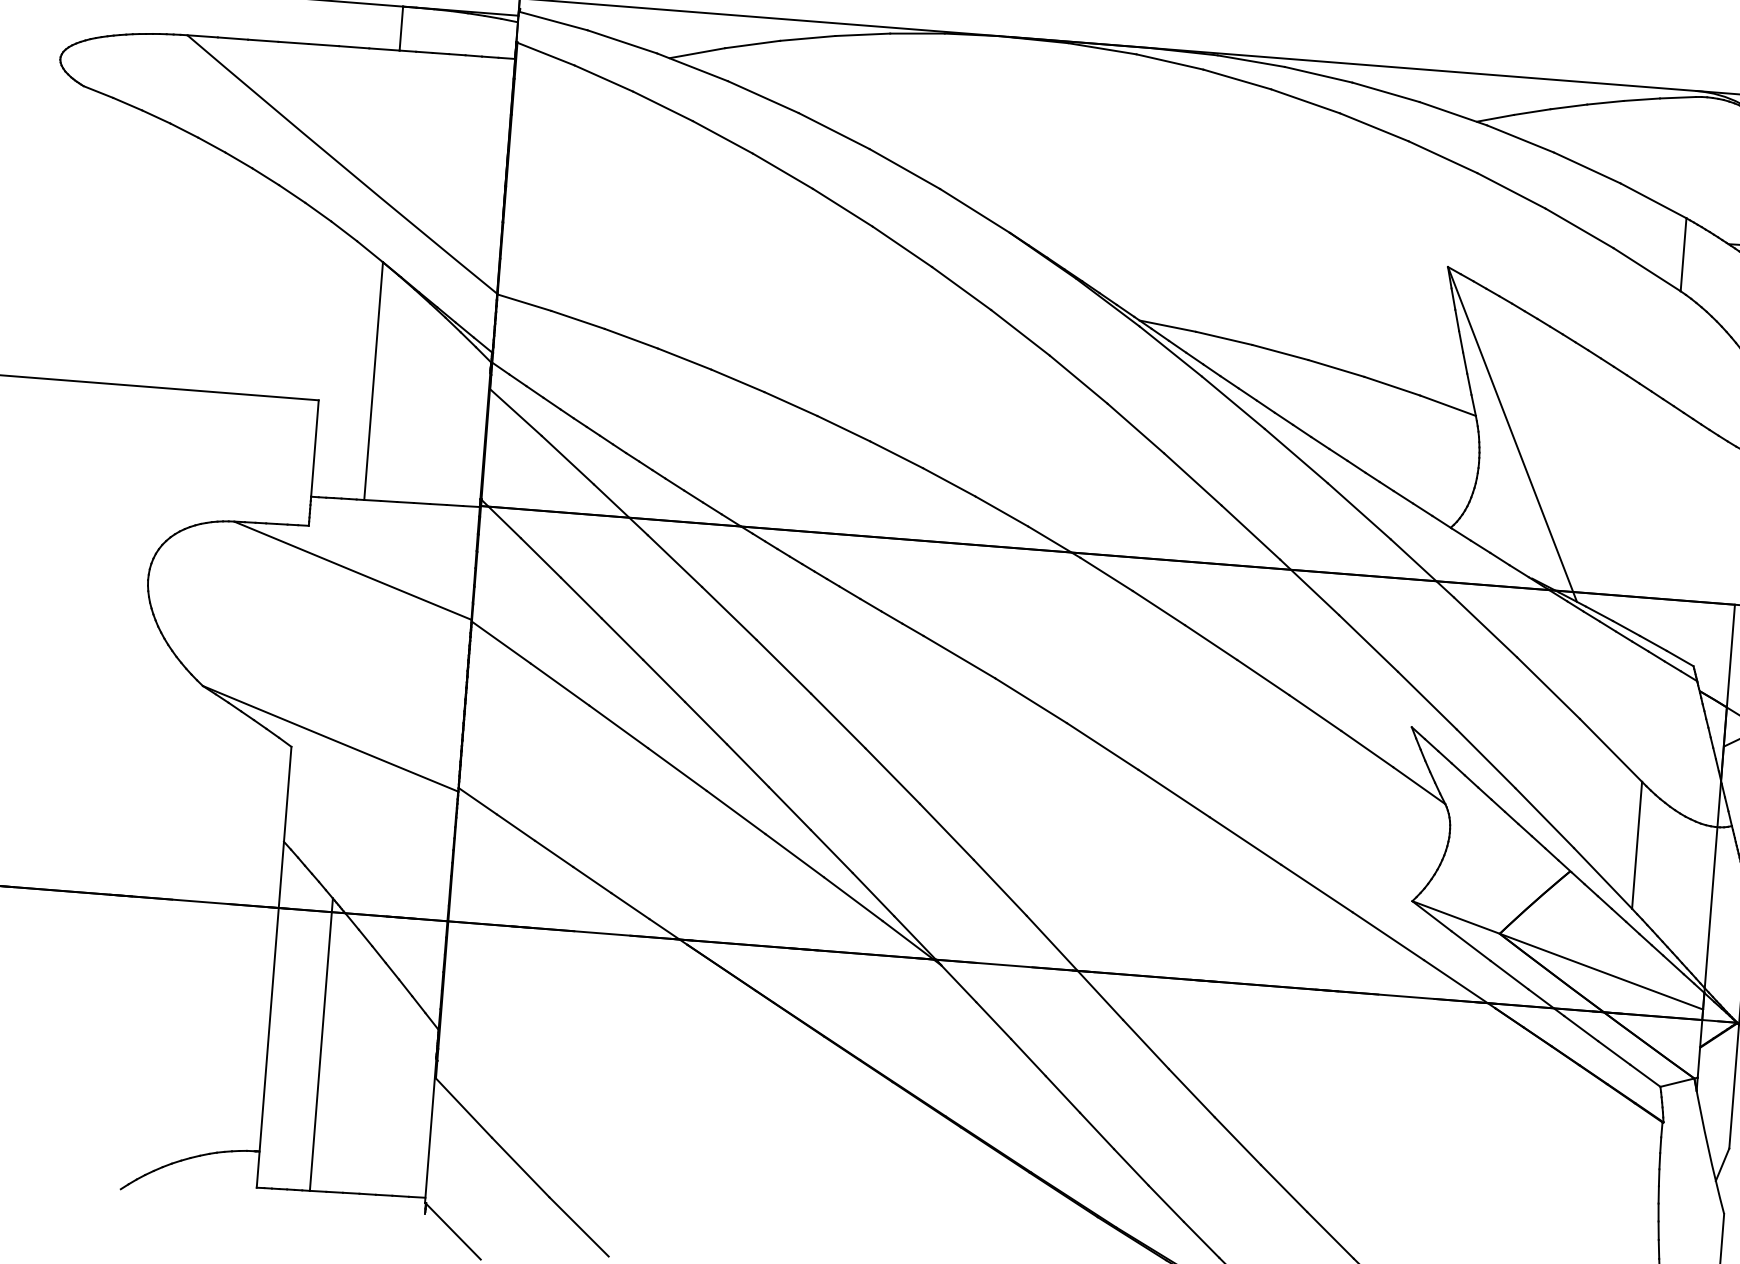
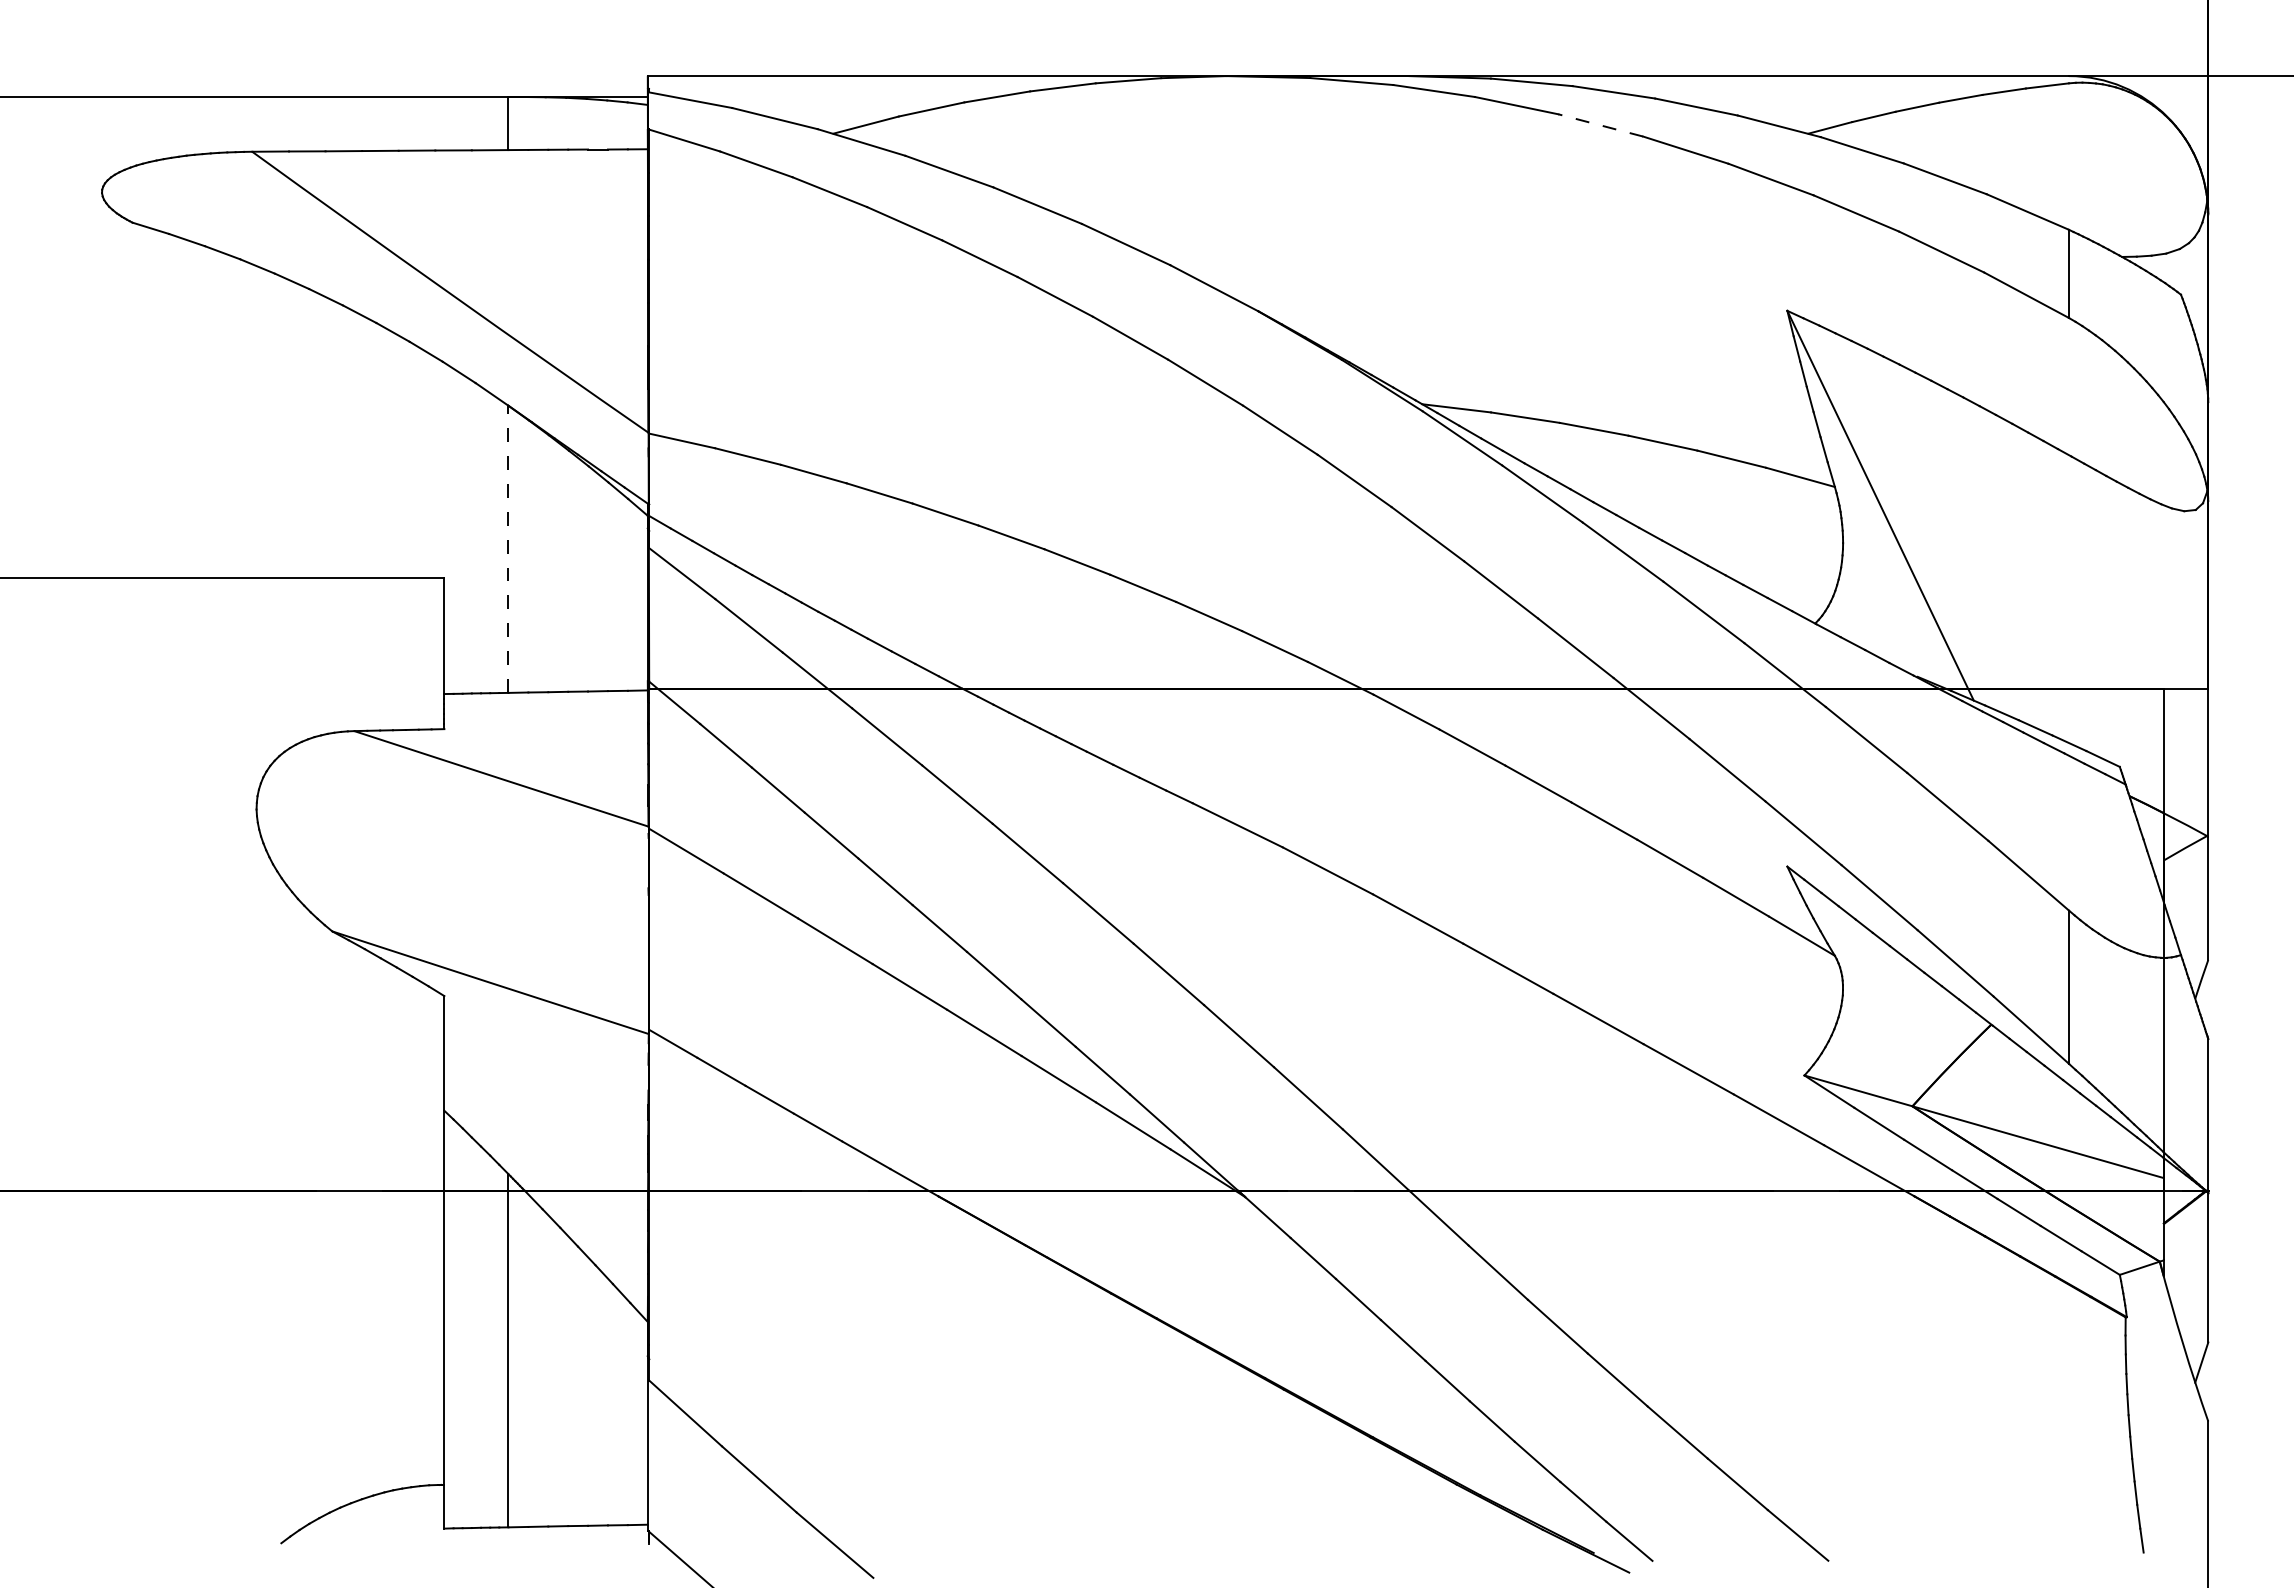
line: (1305, 101) -> (1600, 125), solid -> dashed
line: (373, 381) -> (508, 549), solid -> dashed

